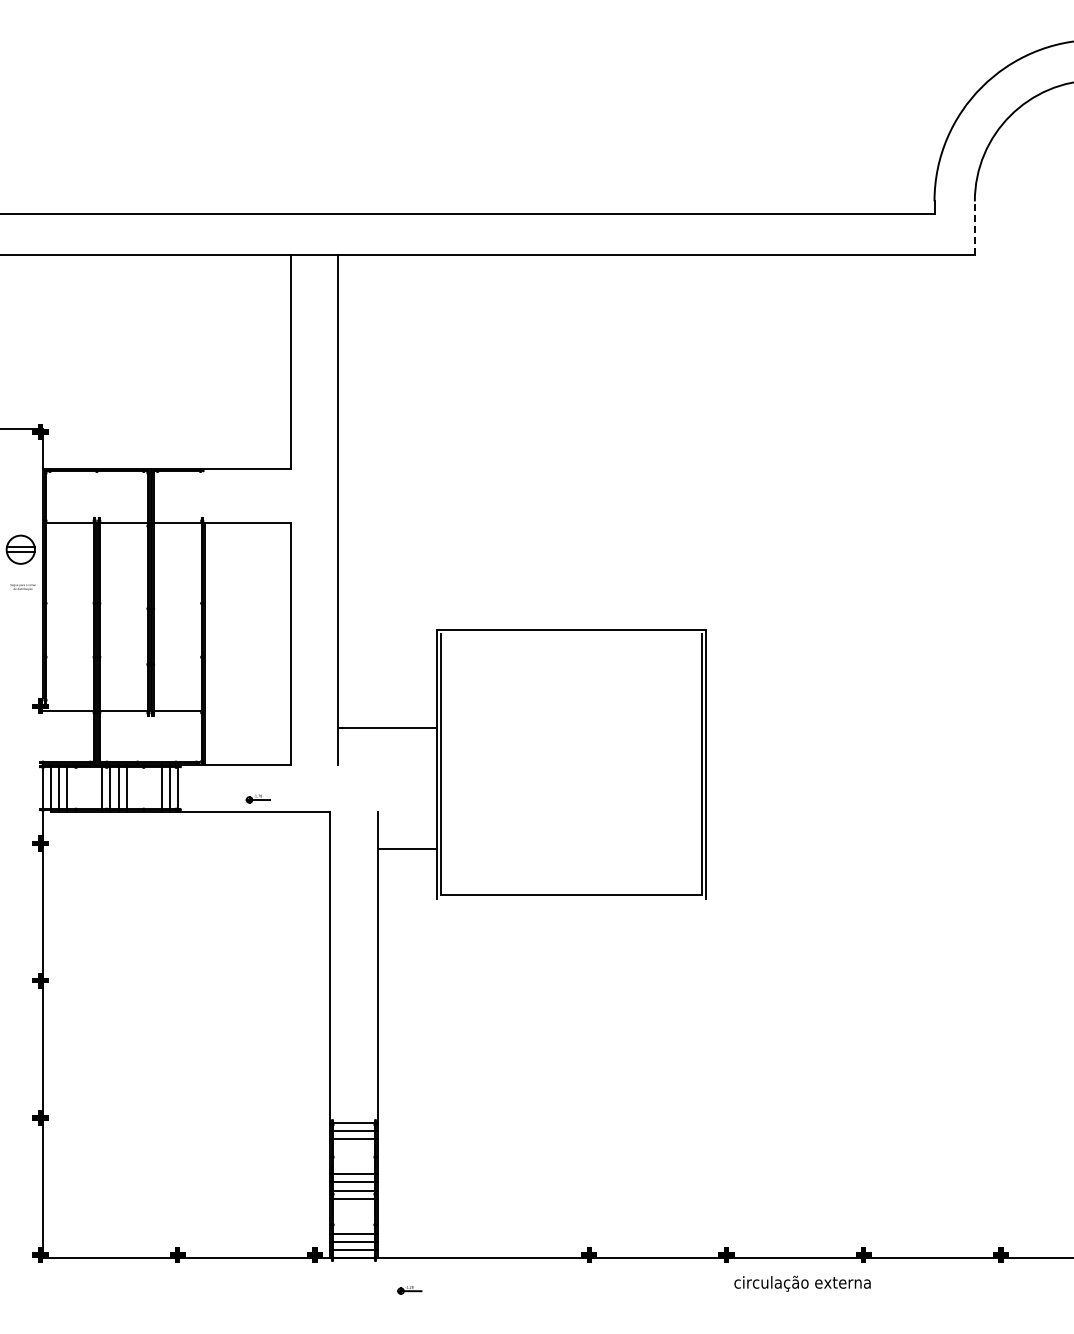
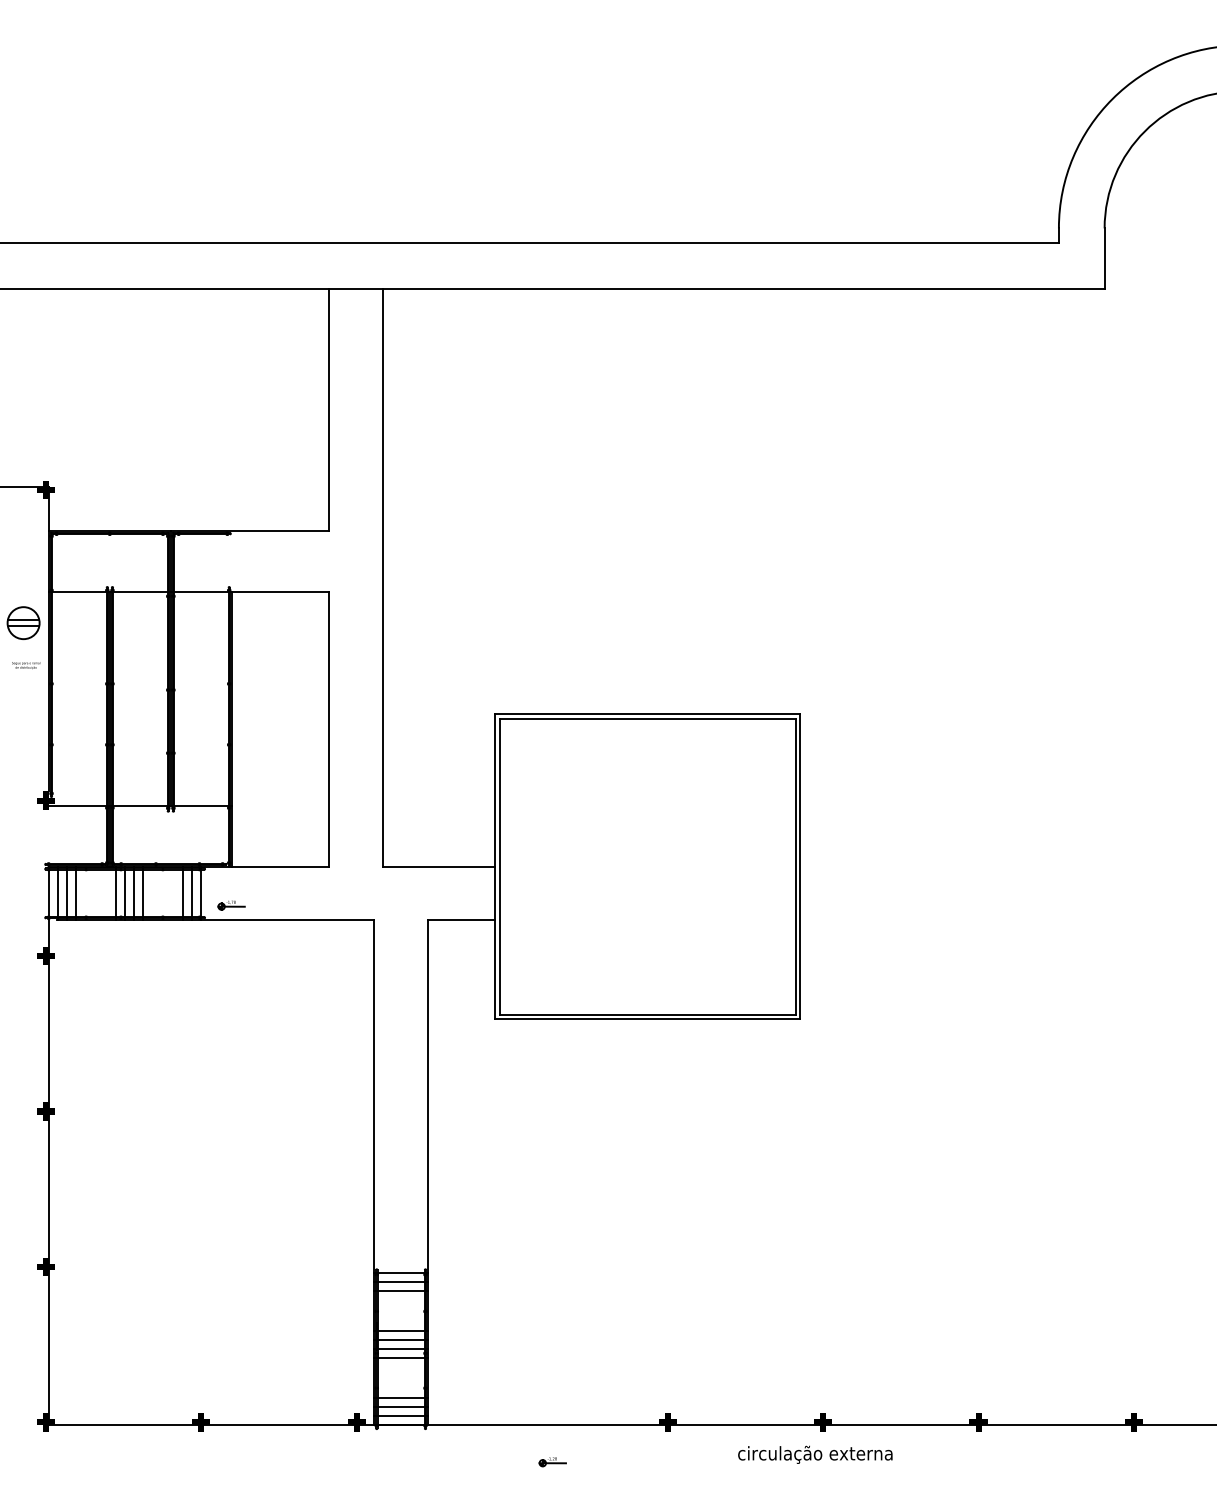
line: (974, 227) -> (1104, 258), dashed -> solid
line: (571, 634) -> (647, 719), added
line: (387, 727) -> (439, 866), moved
part: (257, 798) -> (230, 905), moved
line: (407, 848) -> (461, 919), moved
line: (571, 899) -> (647, 1019), added
text: (802, 1283) -> (815, 1454), moved
part: (409, 1290) -> (552, 1462), moved

